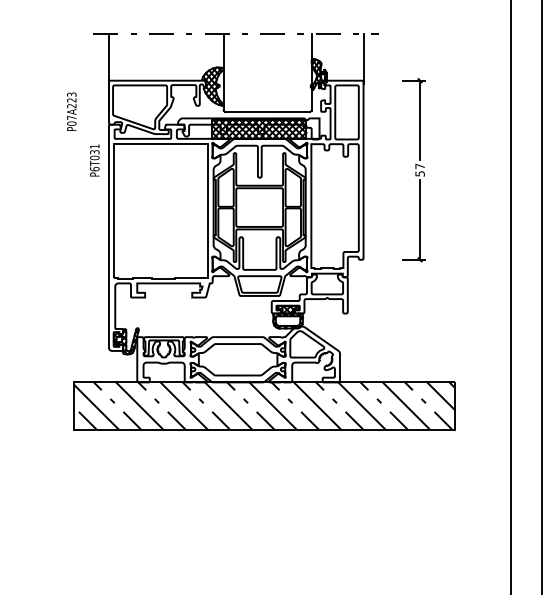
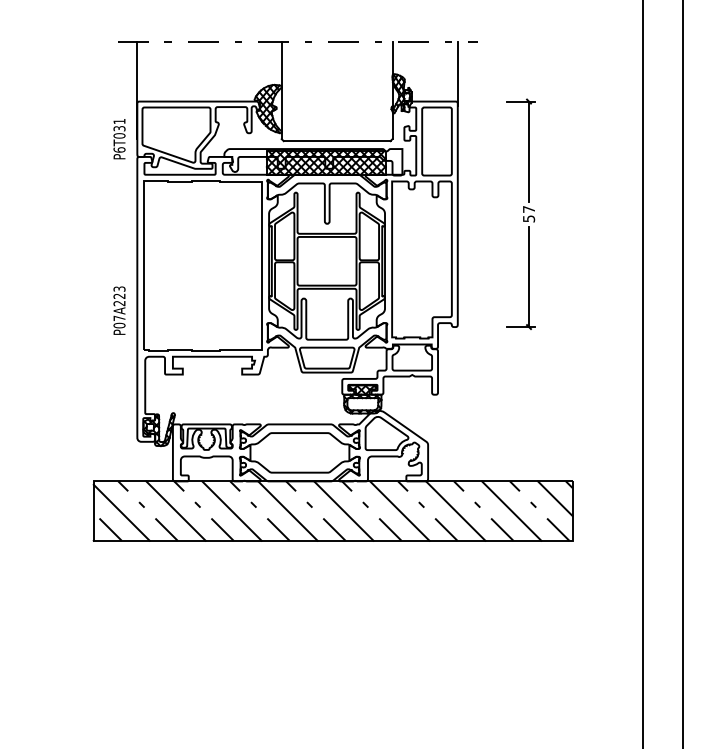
text: (71, 111) -> (119, 310), moved
text: (94, 160) -> (119, 139), moved

